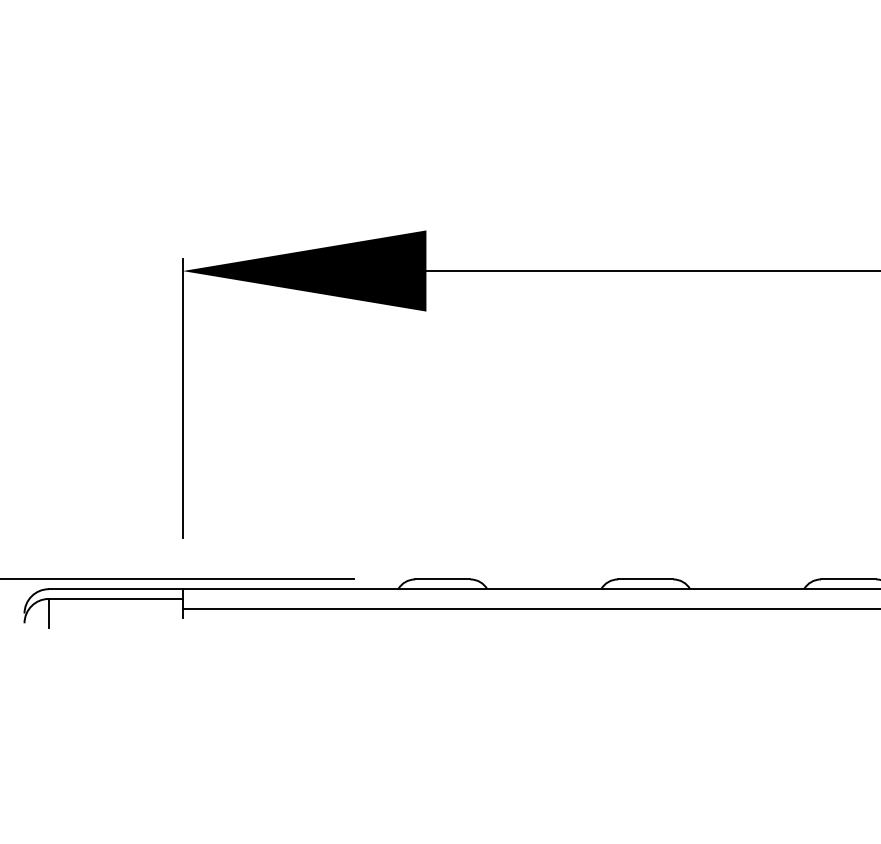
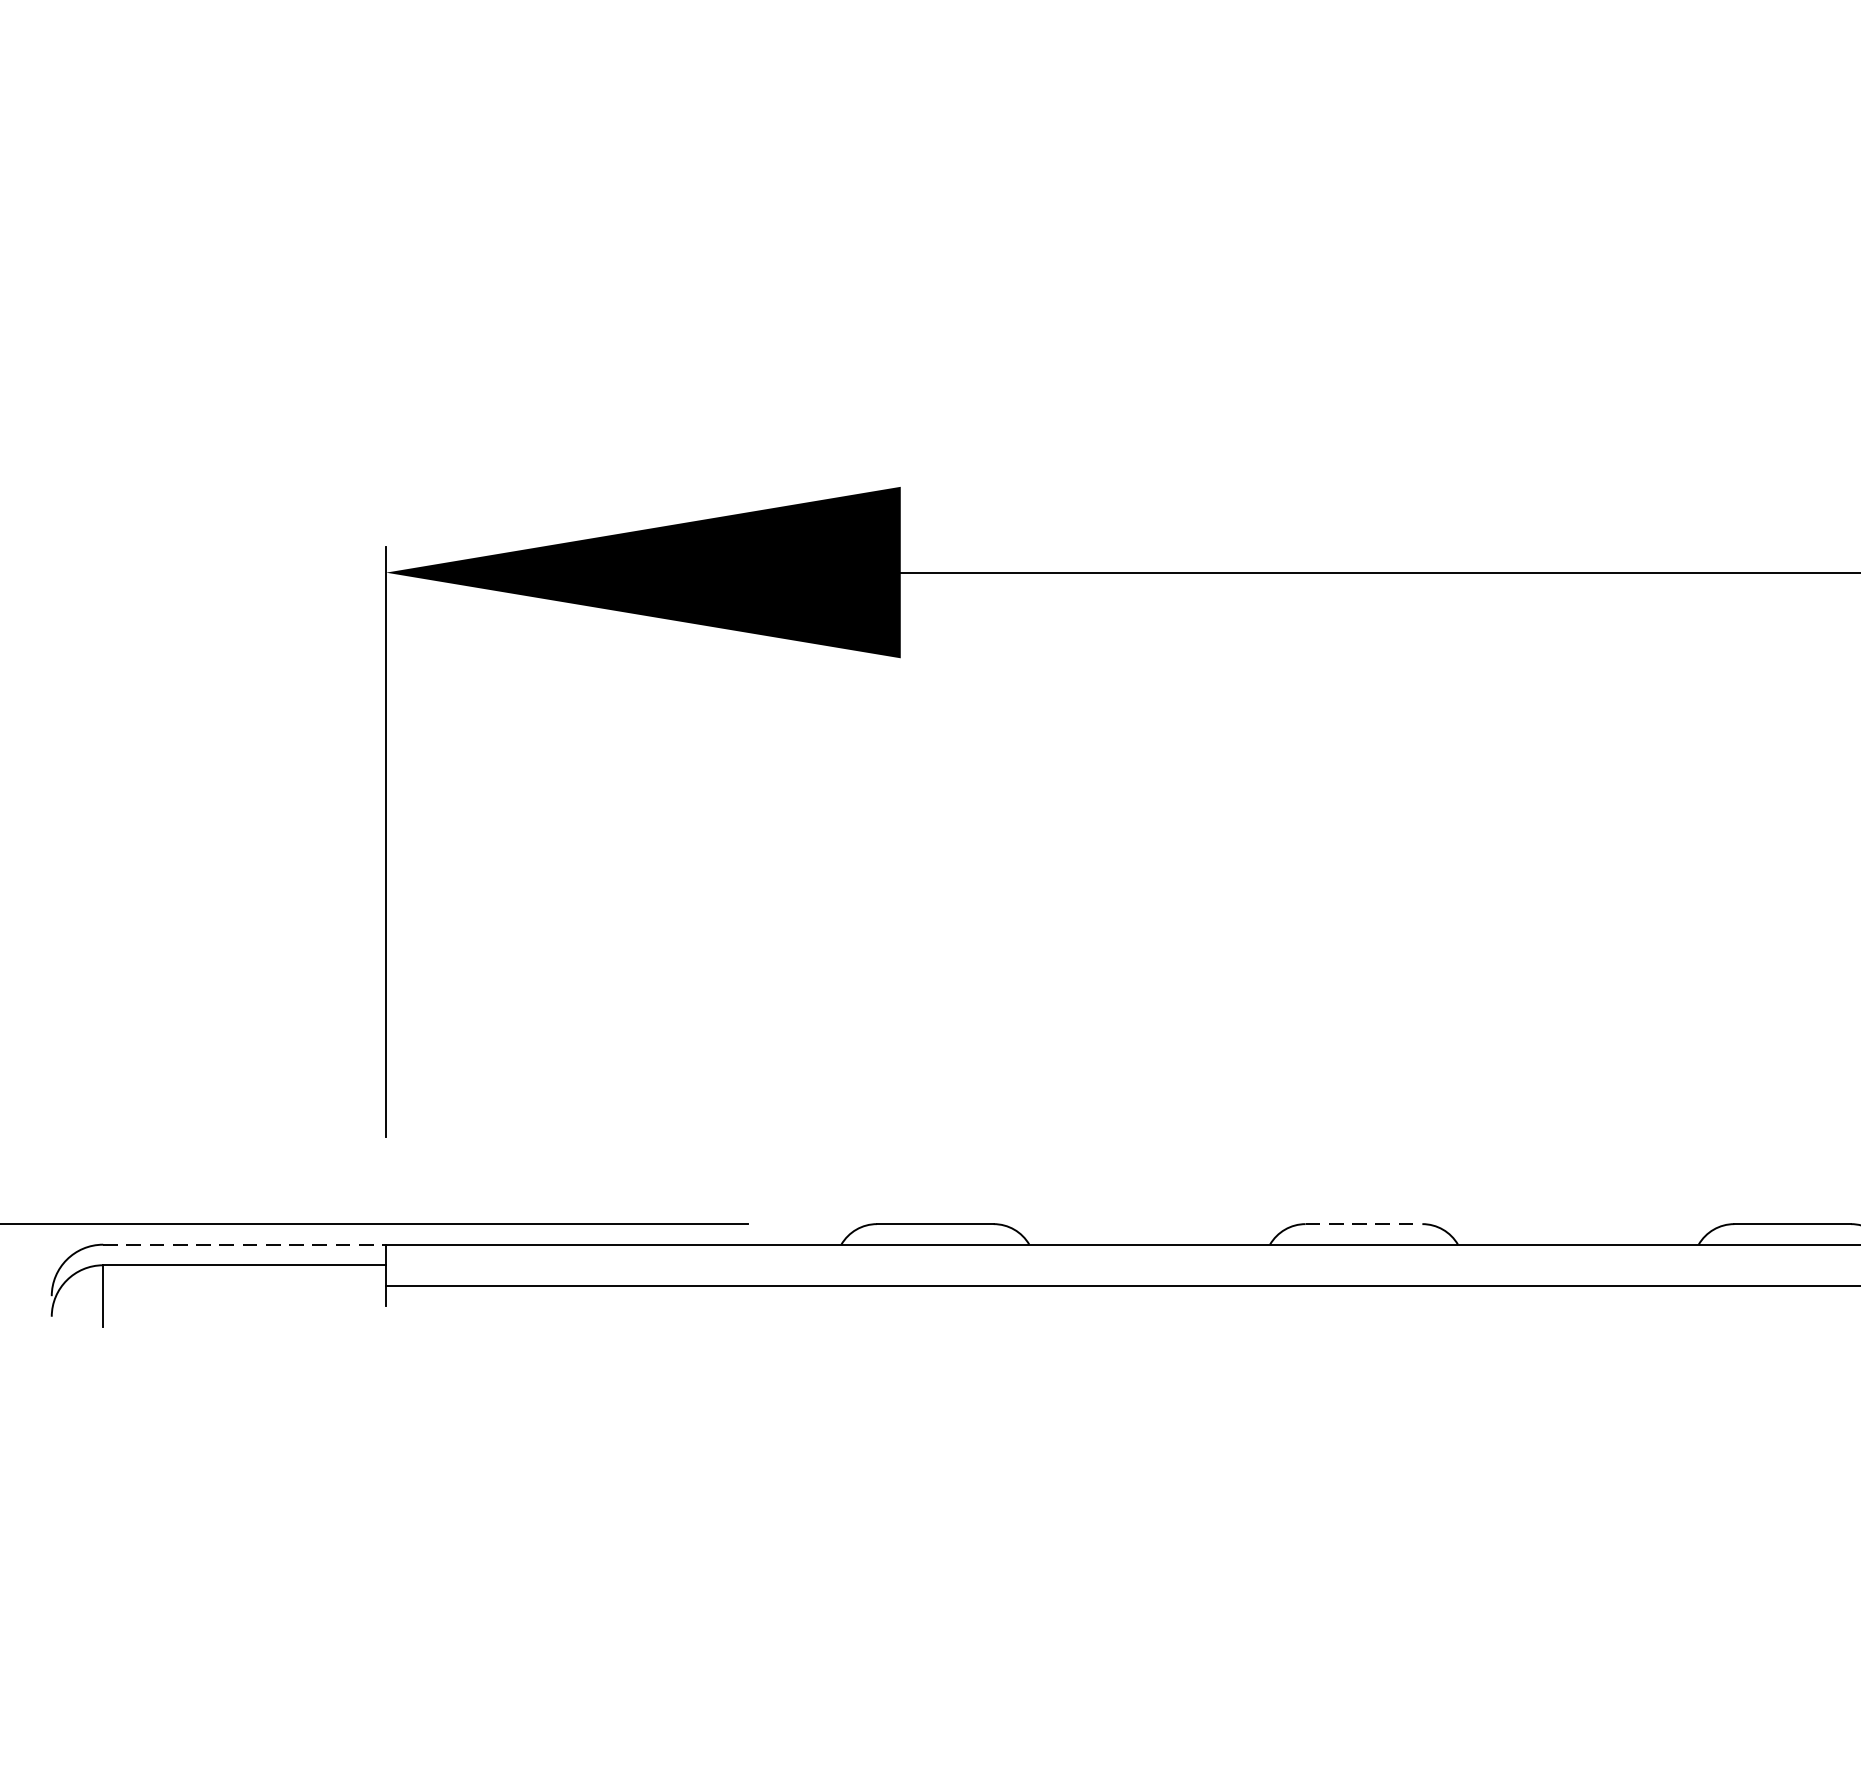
line: (645, 579) -> (1363, 1224), solid -> dashed
line: (115, 589) -> (243, 1245), solid -> dashed

